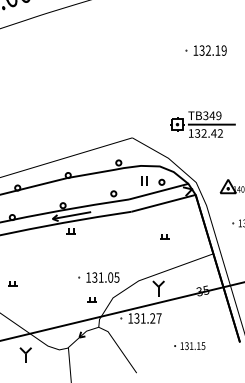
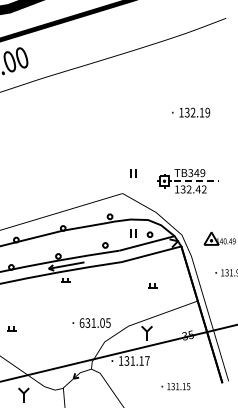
part: (144, 116) -> (133, 173), added
line: (212, 124) -> (196, 181), solid -> dashed
text: (87, 276) -> (81, 322), 131.05 -> 631.05
part: (92, 299) -> (85, 343), removed
text: (152, 317) -> (141, 360), 131.27 -> 131.17

